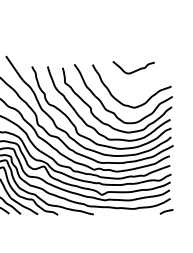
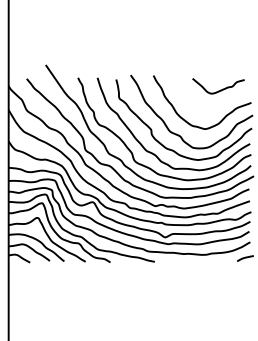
curve: (135, 70) -> (220, 89), moved

